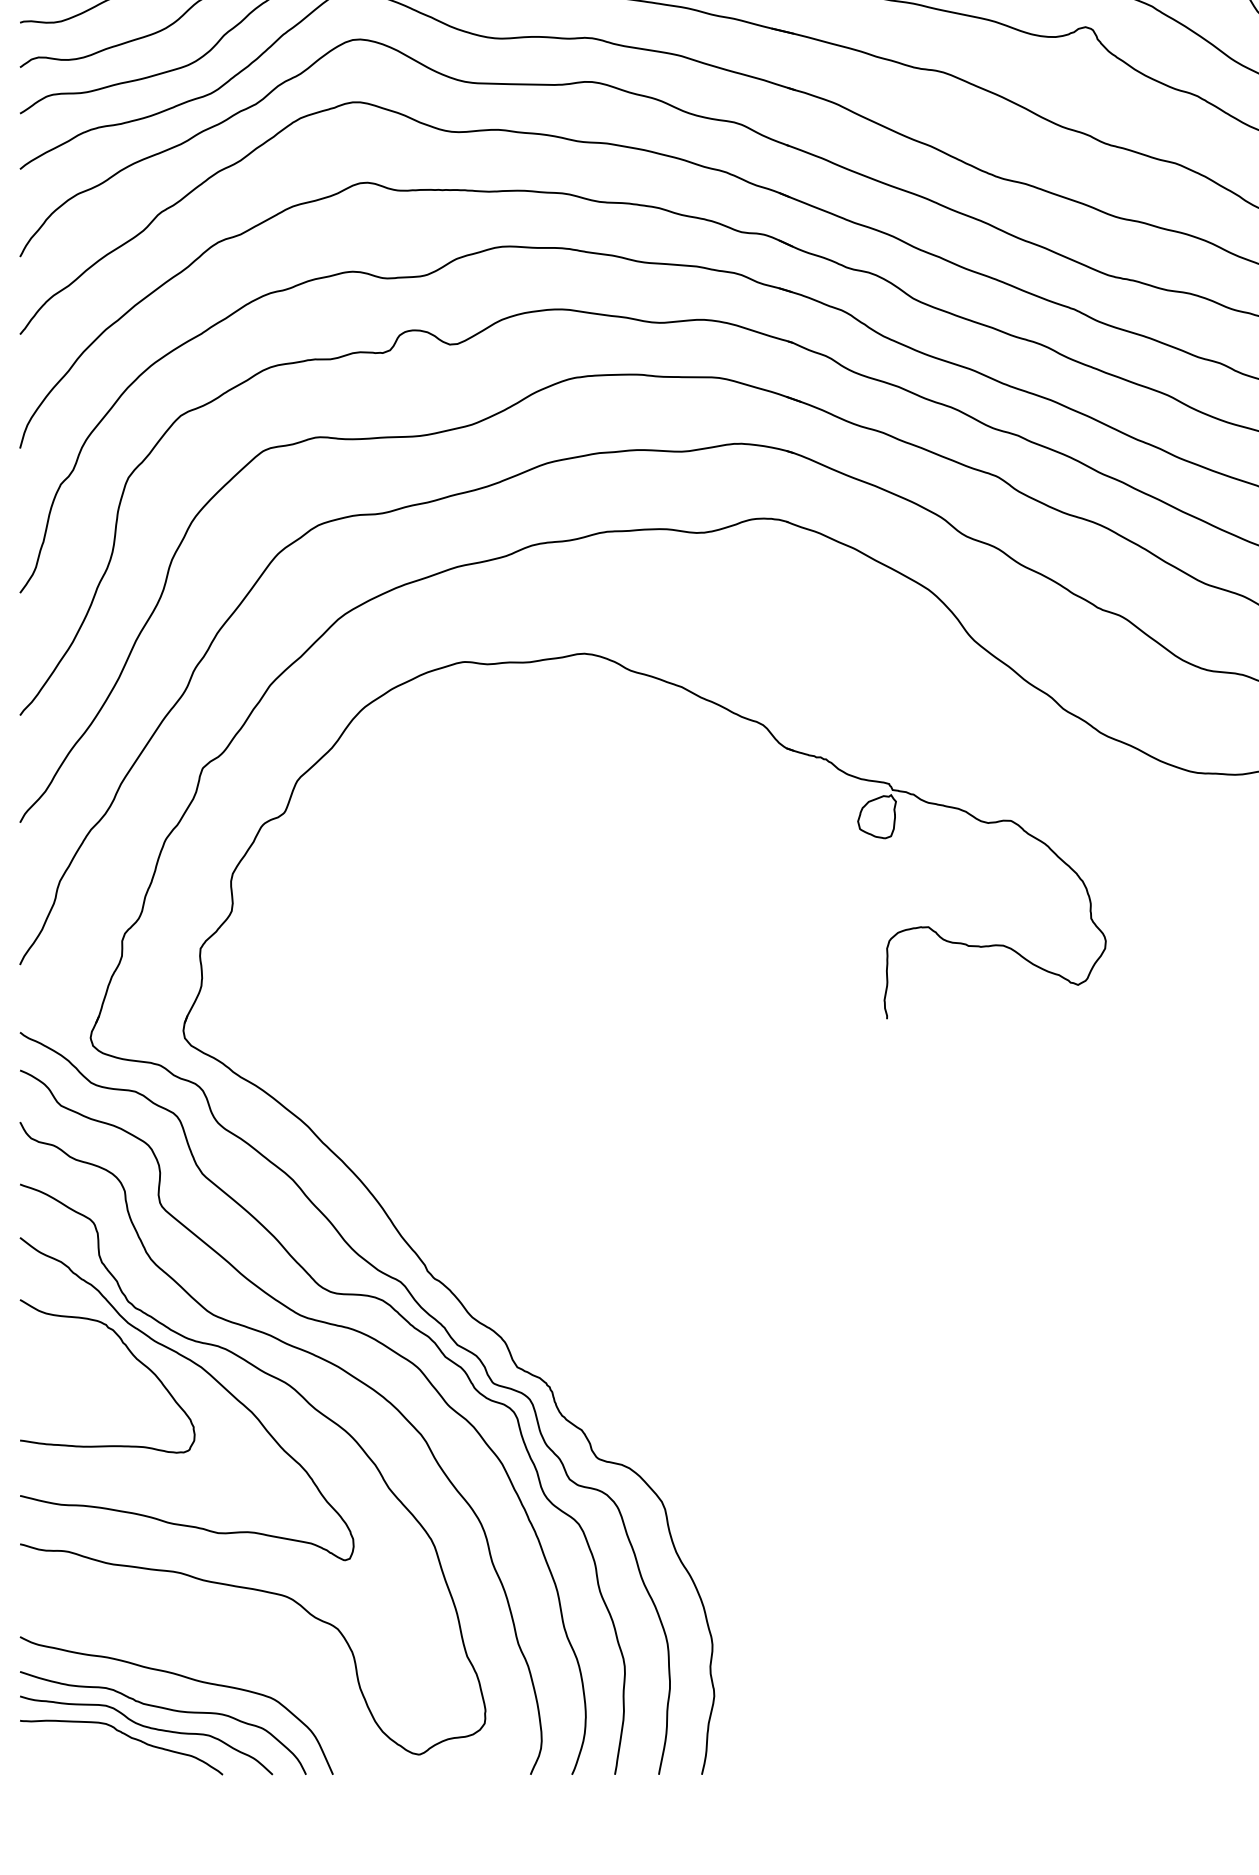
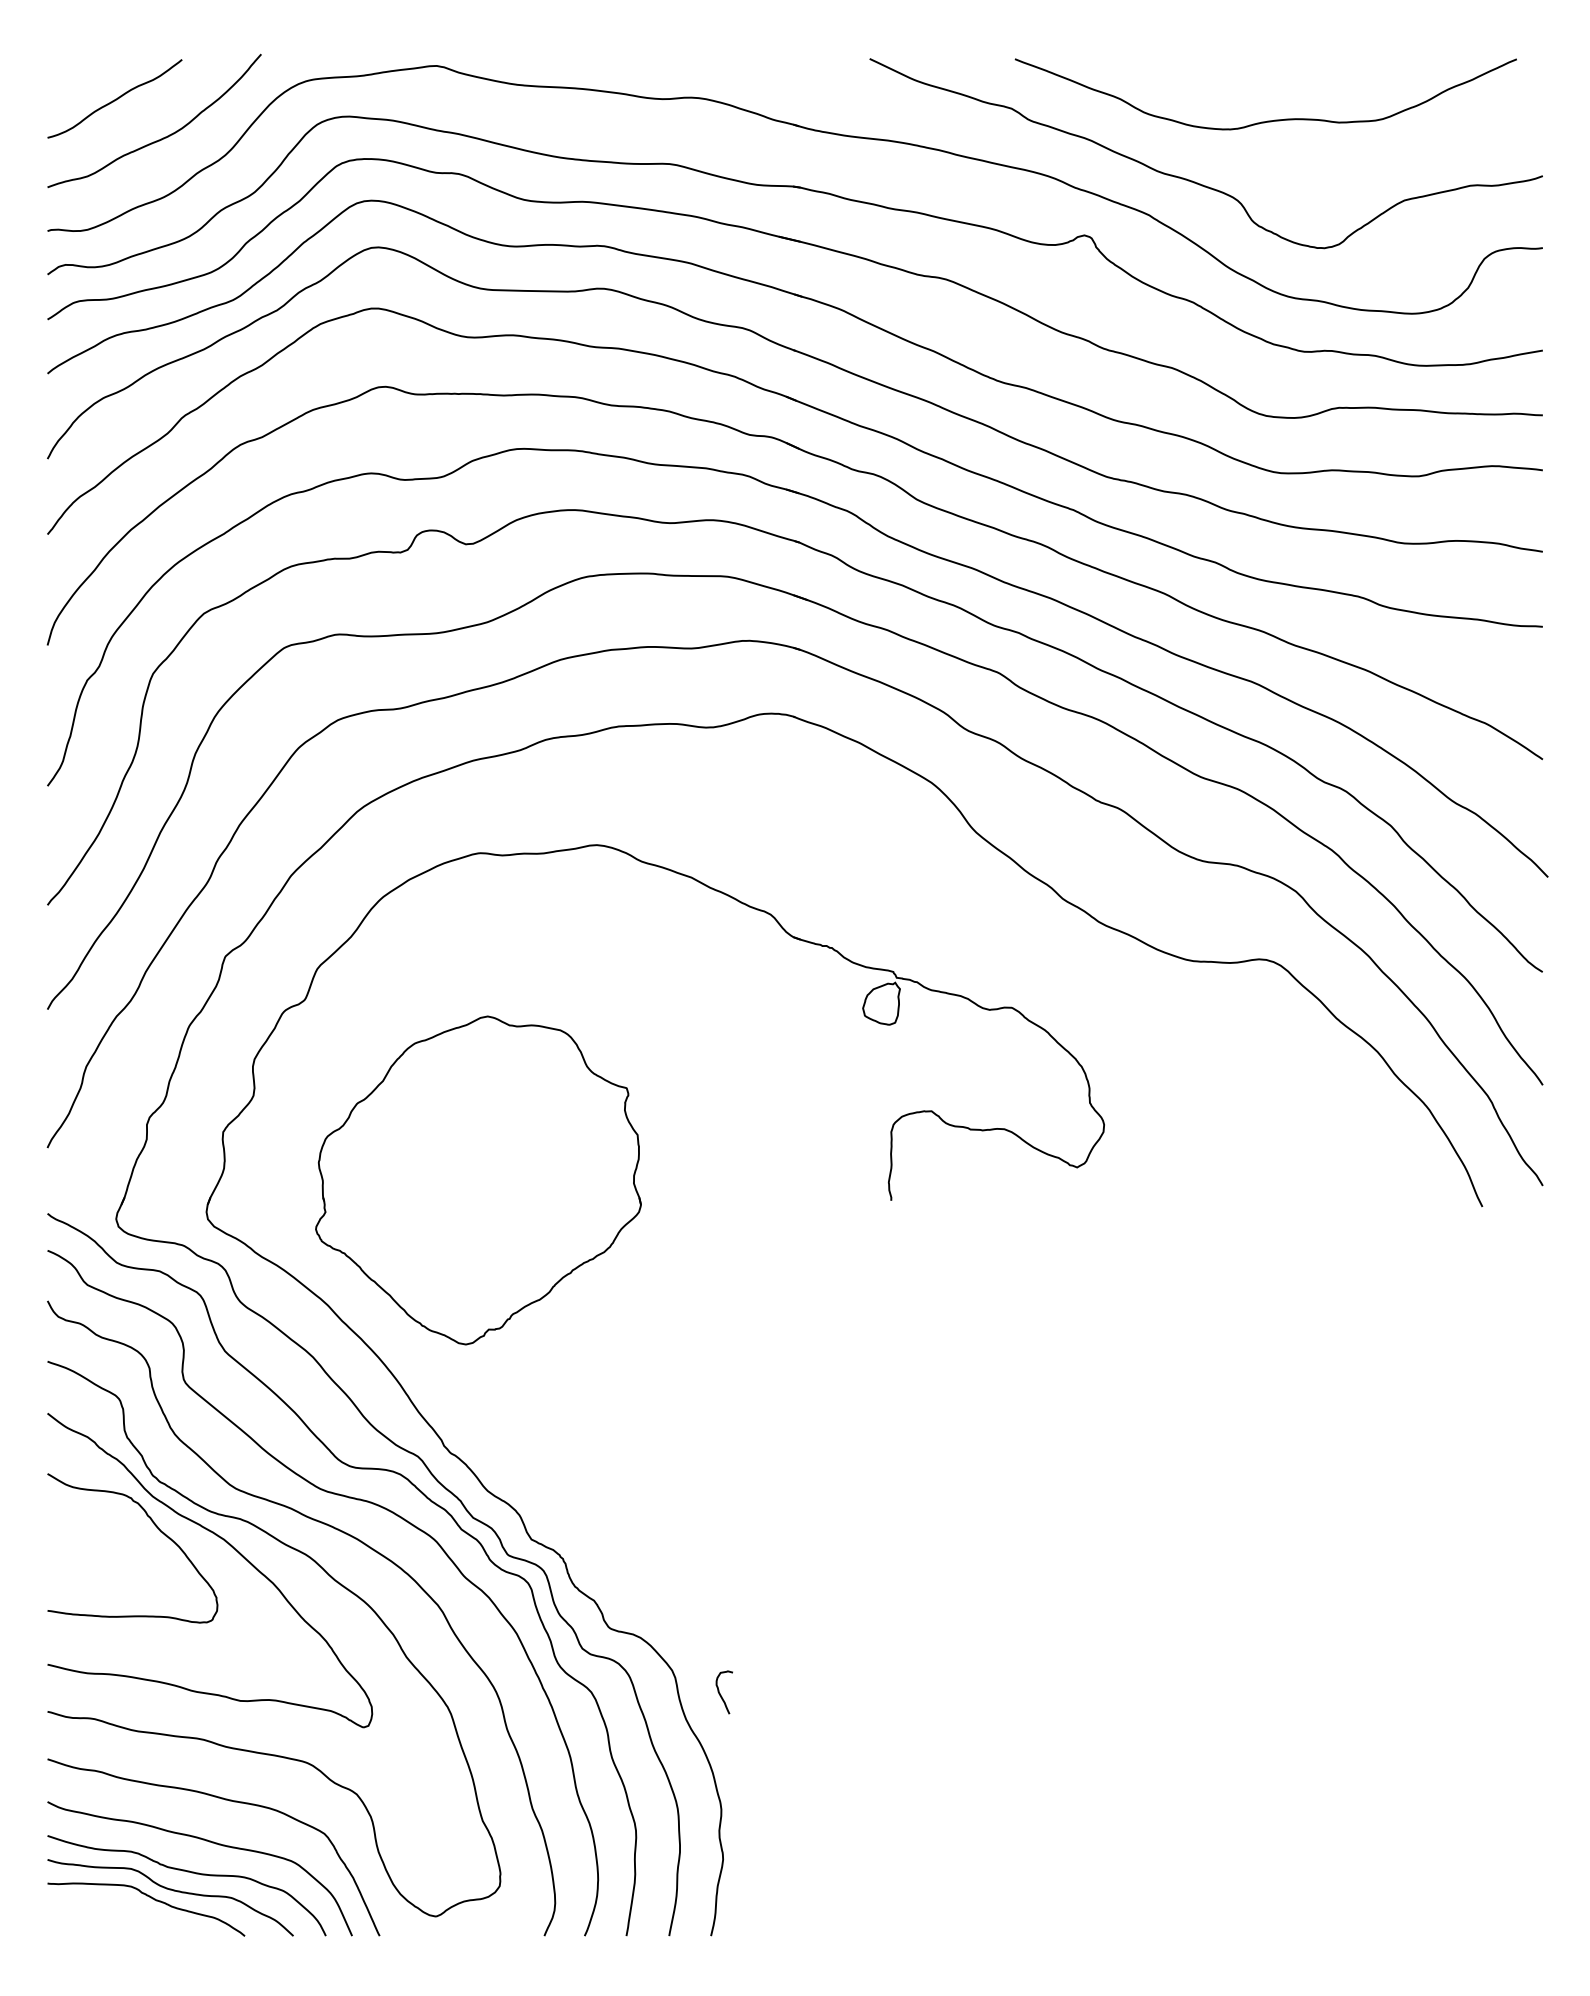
part: (462, 998) -> (478, 1180), added
curve: (711, 1525) -> (720, 1693), added
curve: (202, 1635) -> (225, 1800), added

